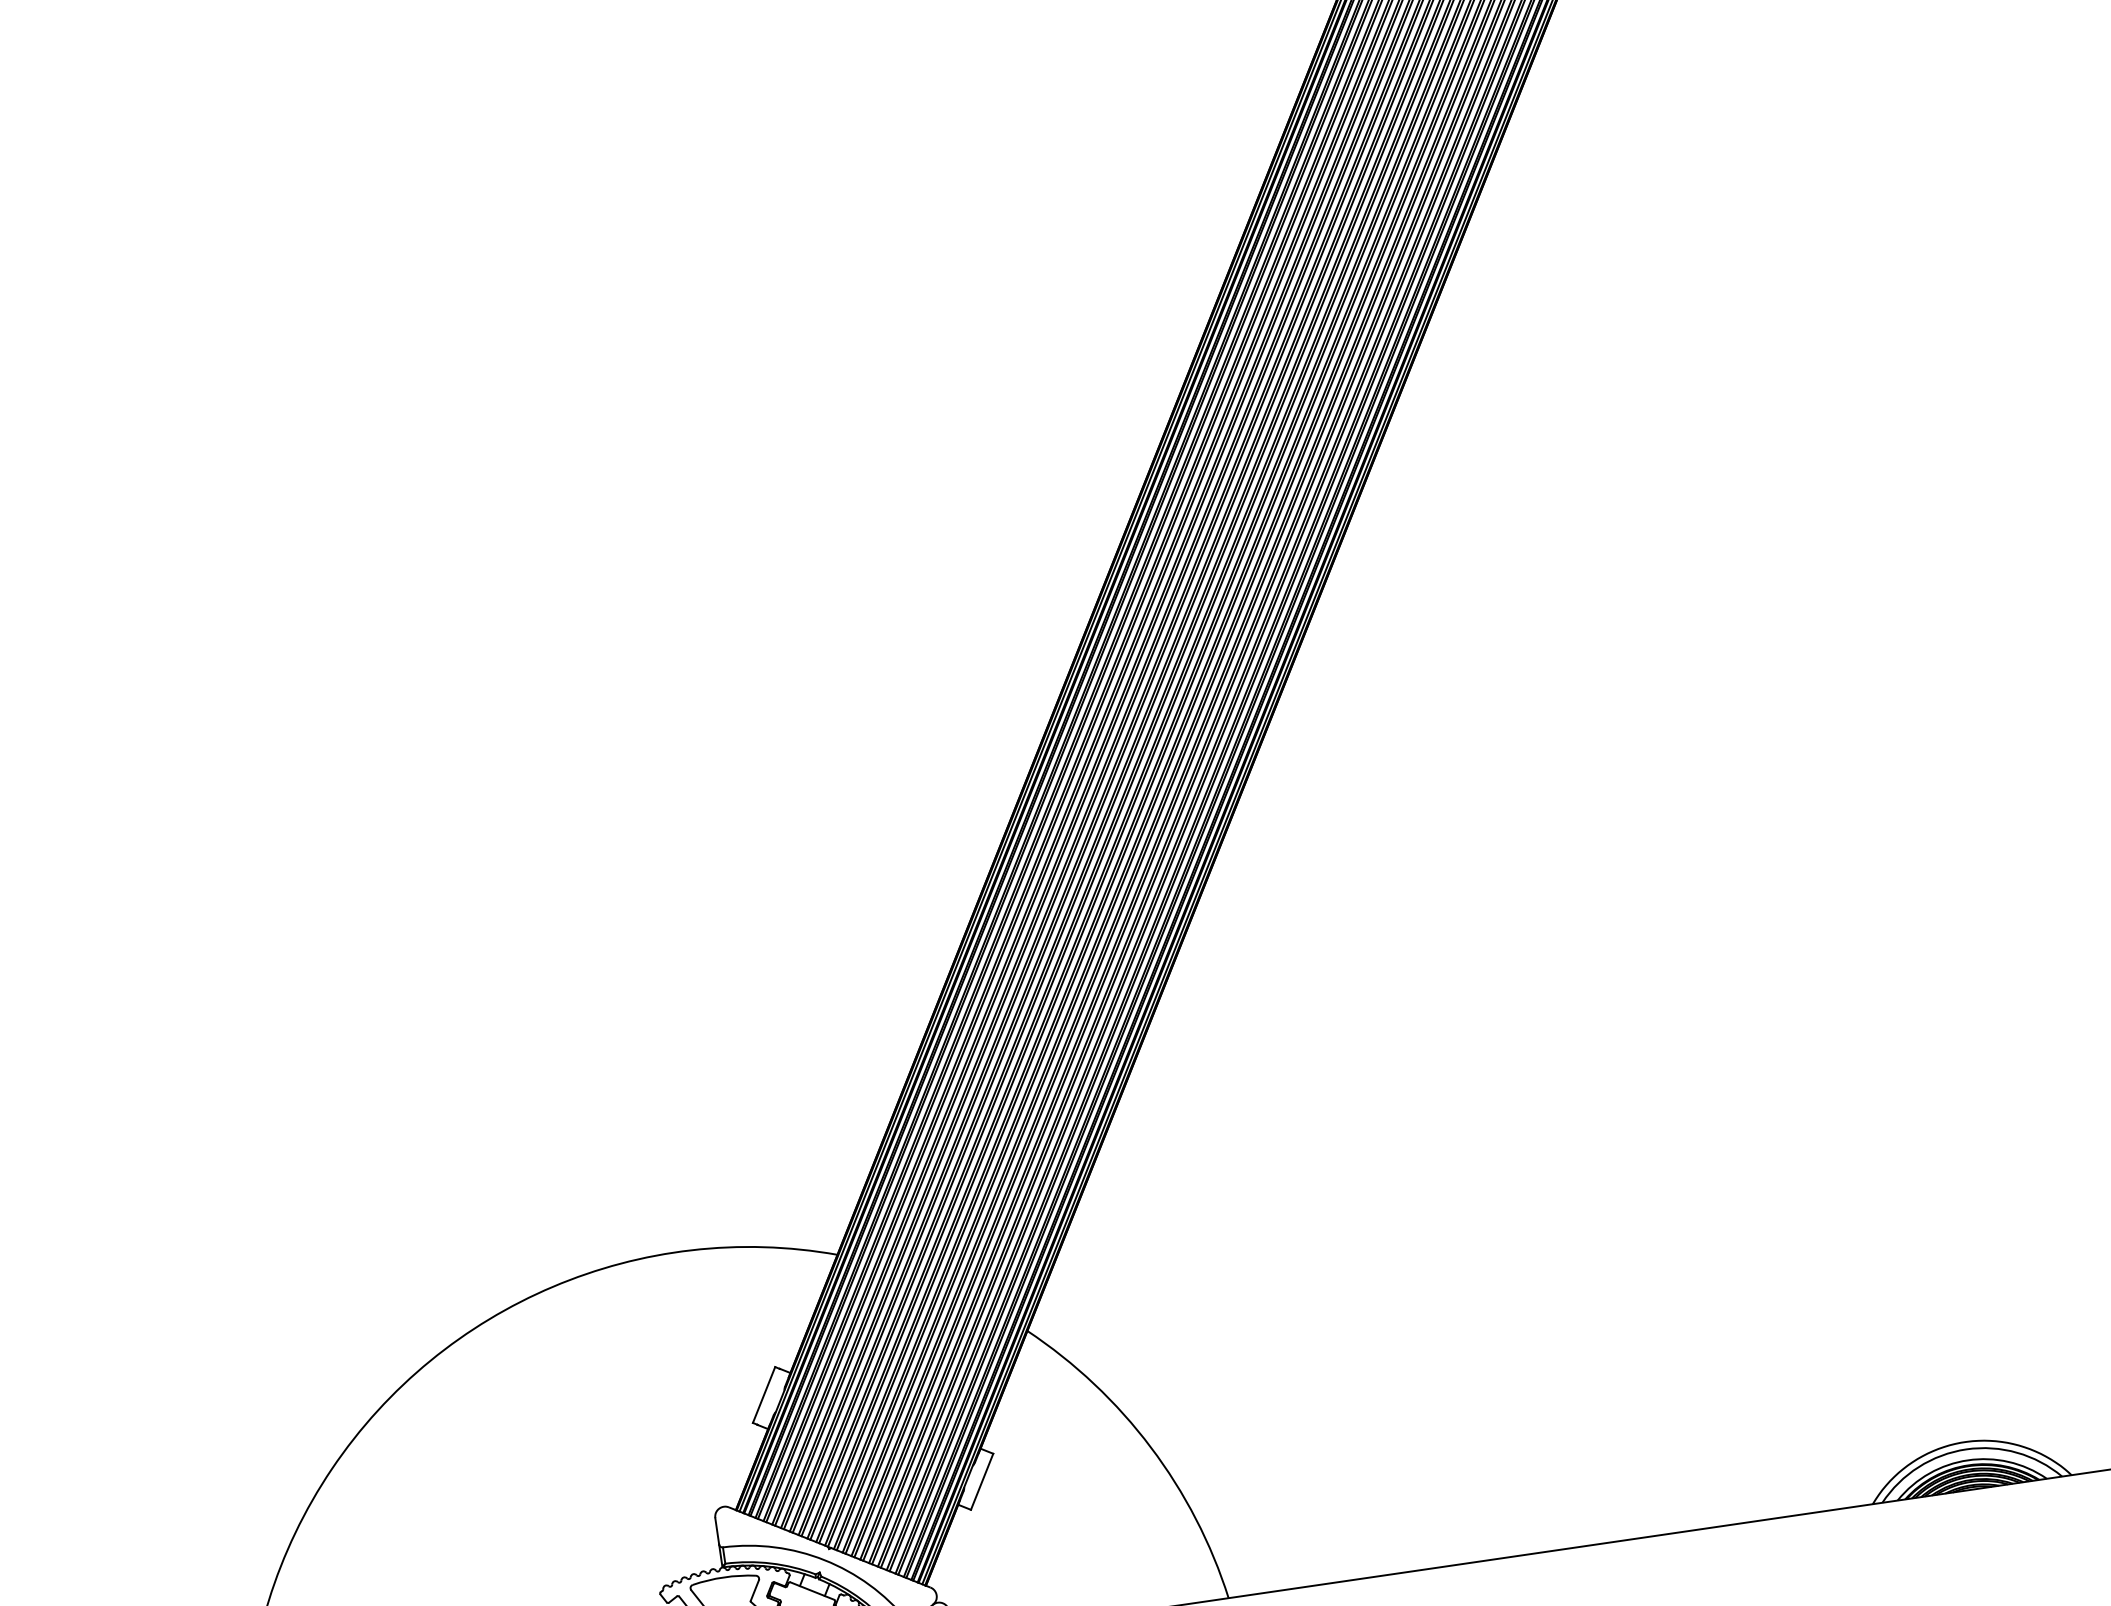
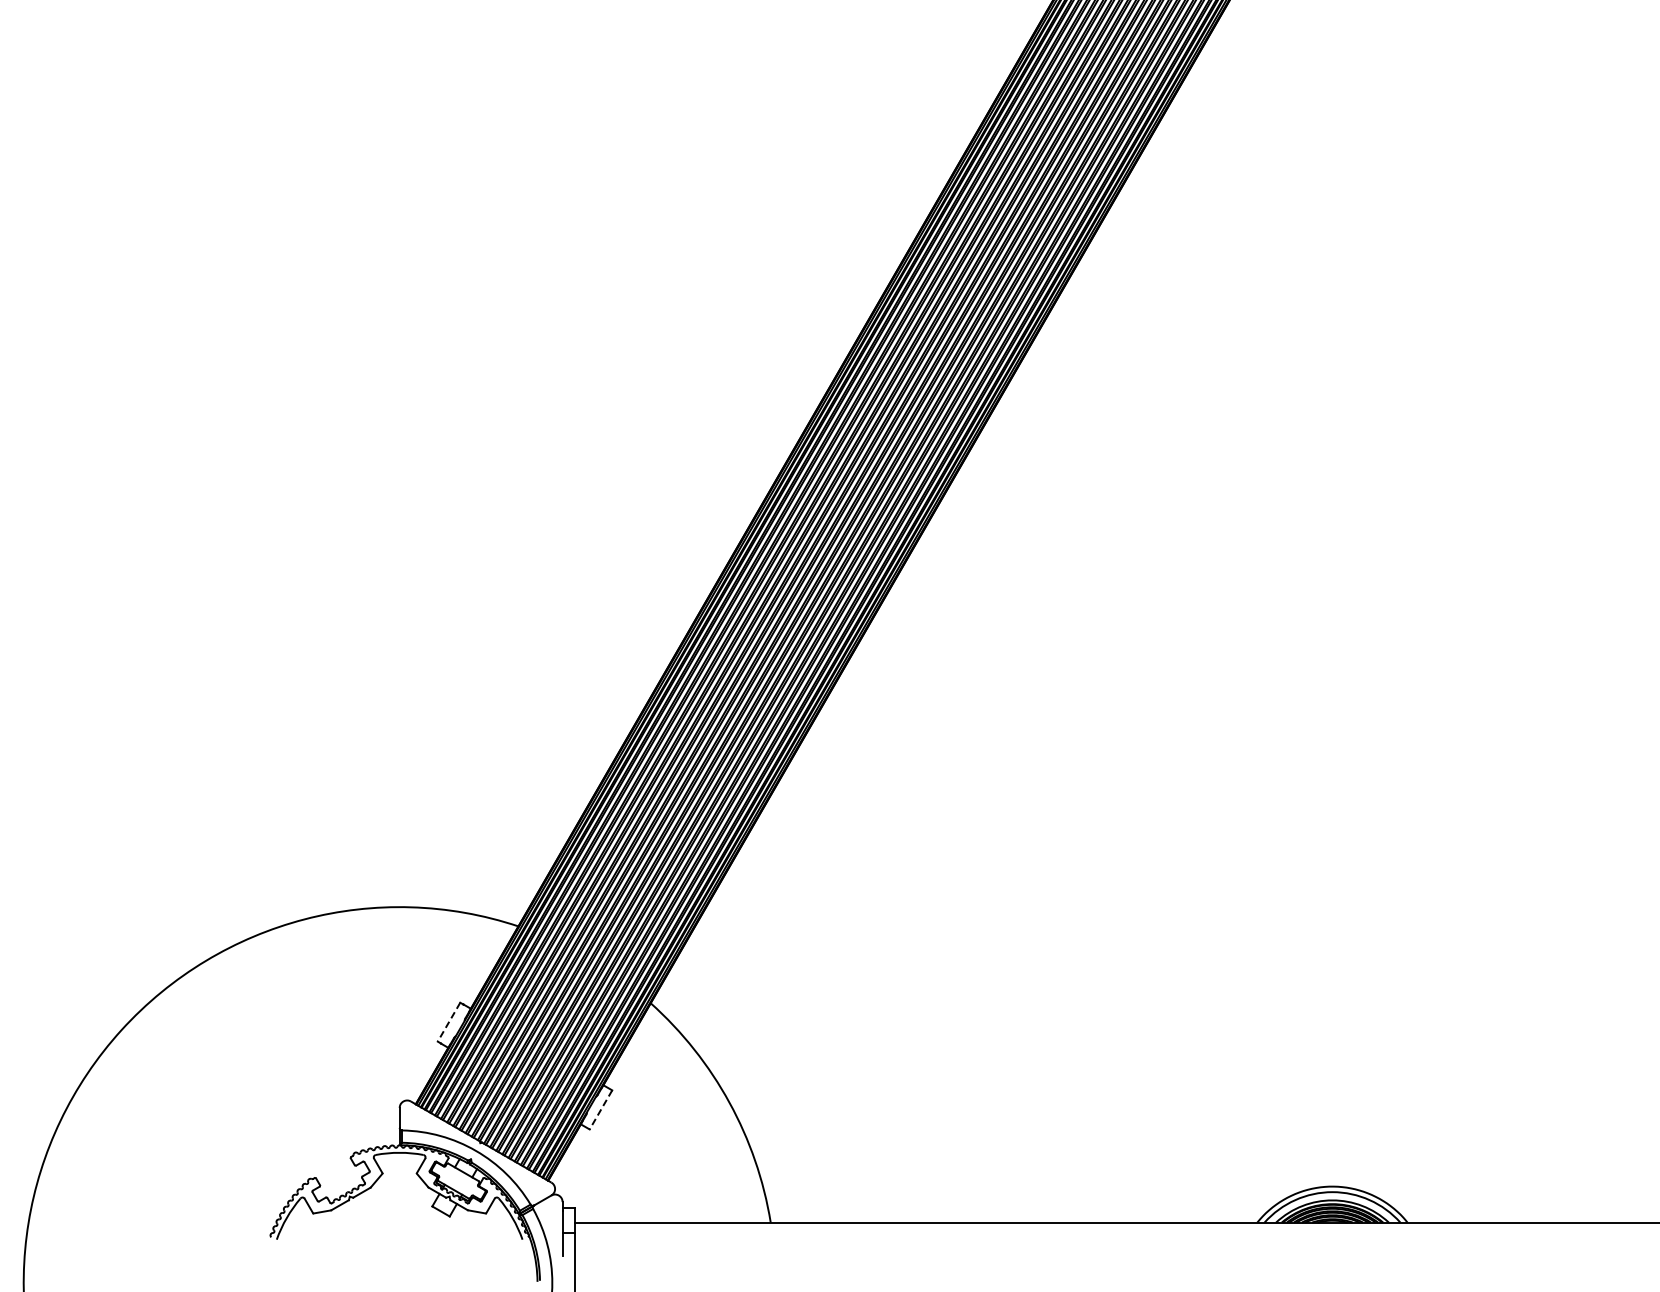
line: (763, 1395) -> (448, 1022), solid -> dashed
line: (981, 1481) -> (600, 1109), solid -> dashed

